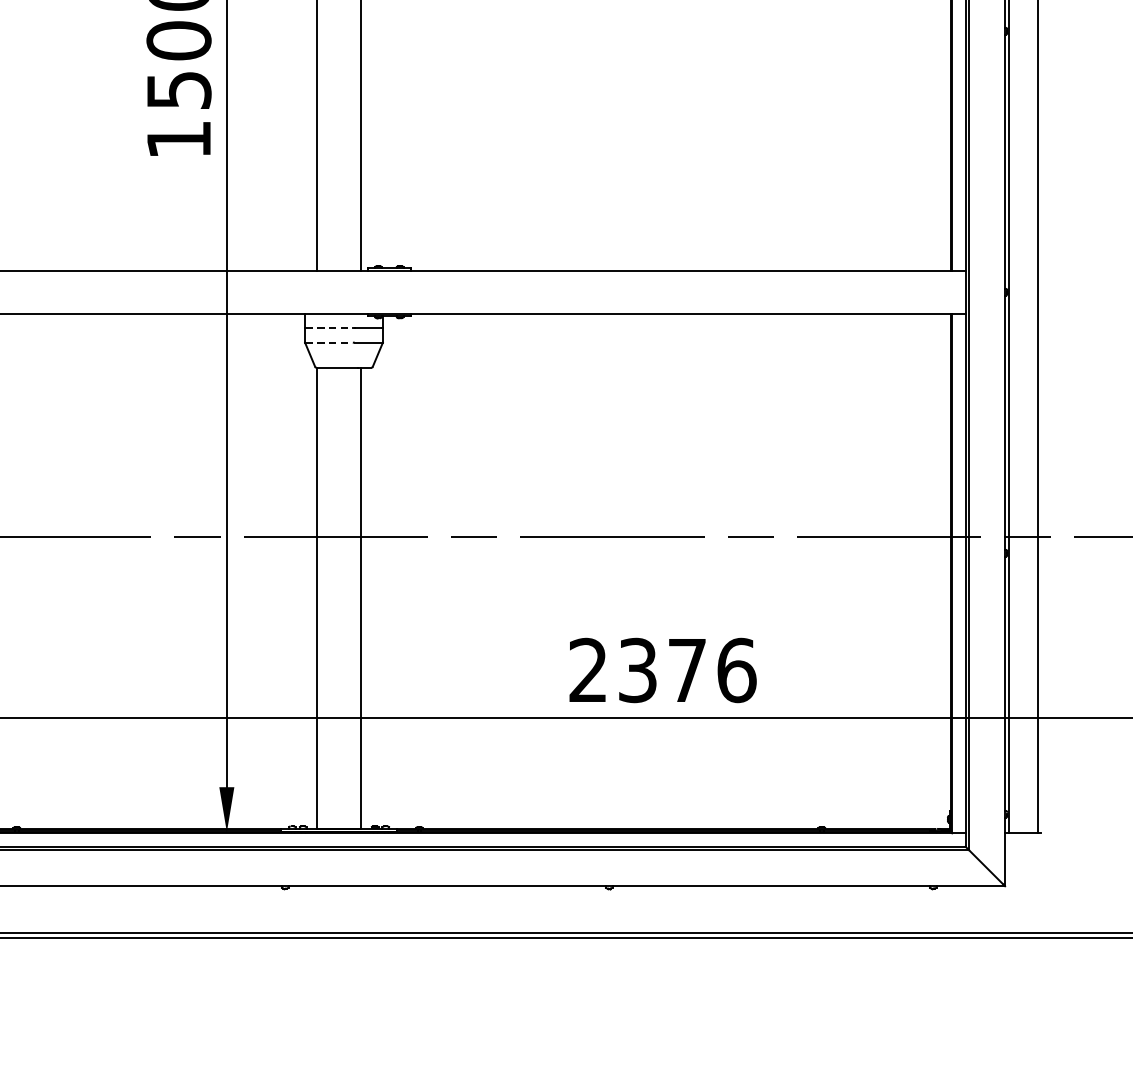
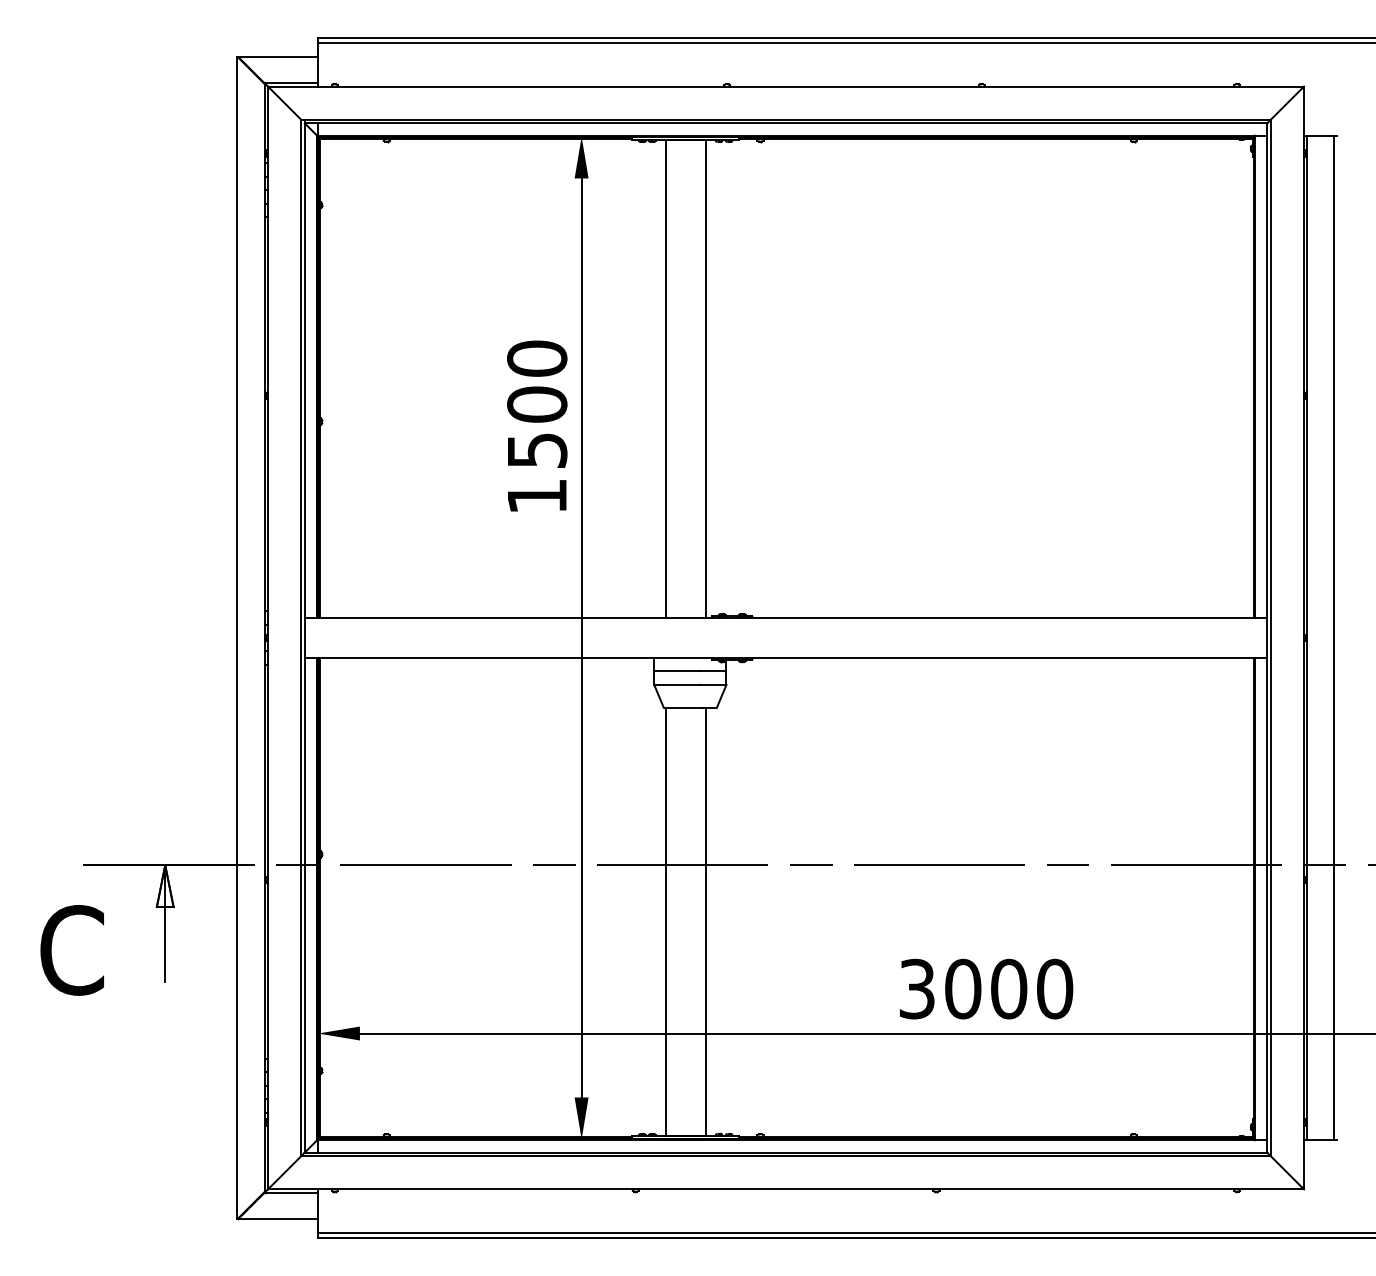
line: (329, 328) -> (676, 671), dashed -> solid
line: (329, 342) -> (676, 684), dashed -> solid
text: (663, 669) -> (986, 988), 2376 -> 3000

